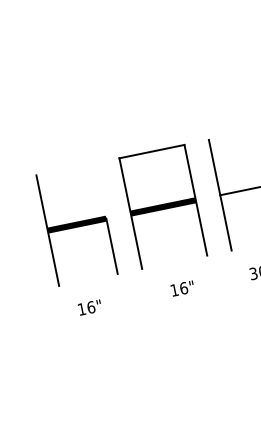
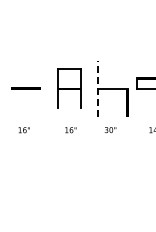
line: (220, 194) -> (98, 88), solid -> dashed
part: (163, 206) -> (69, 88), size x0.7
line: (47, 229) -> (11, 88), removed
line: (111, 245) -> (40, 102), removed

